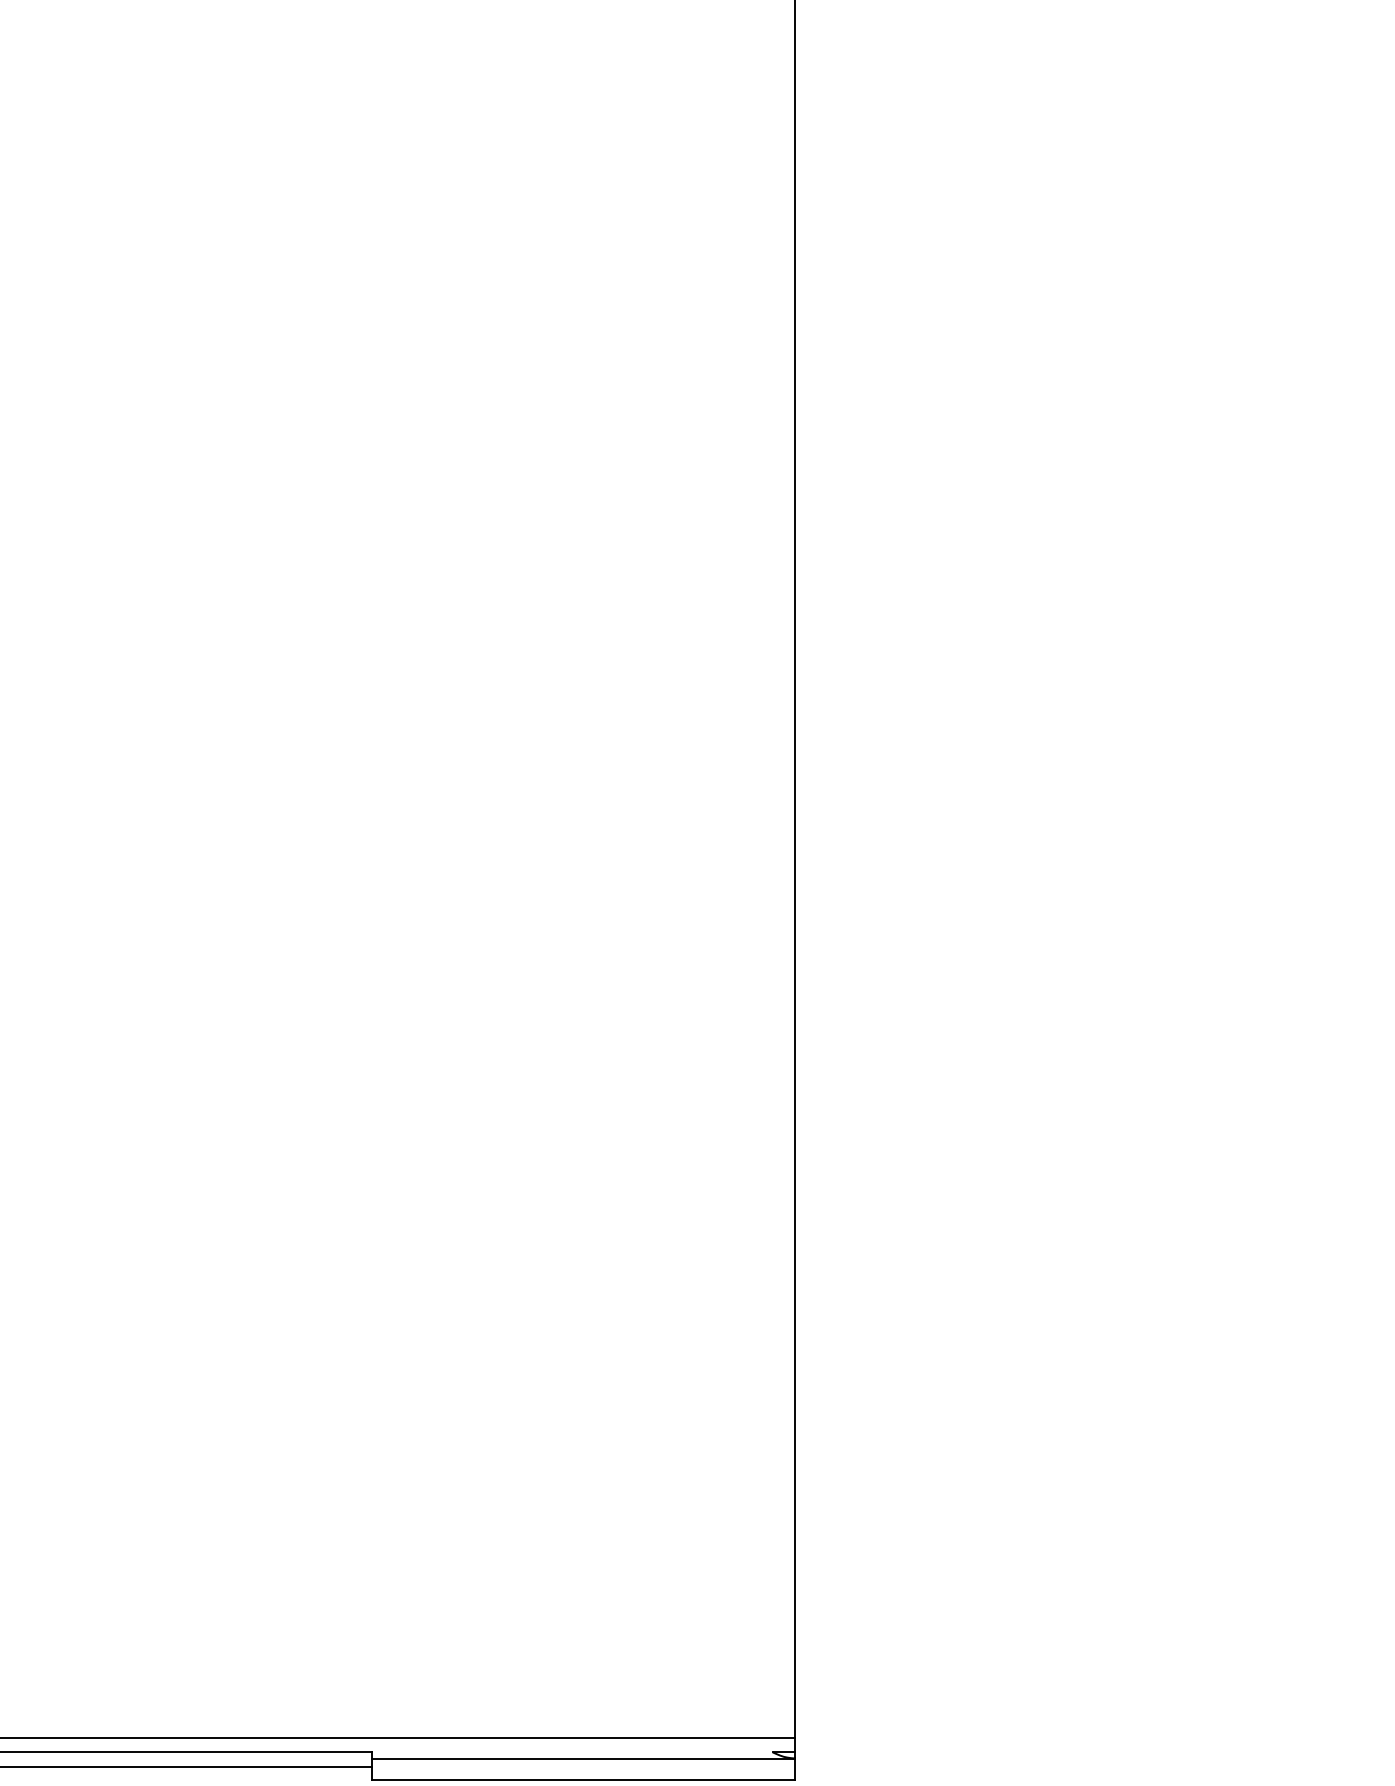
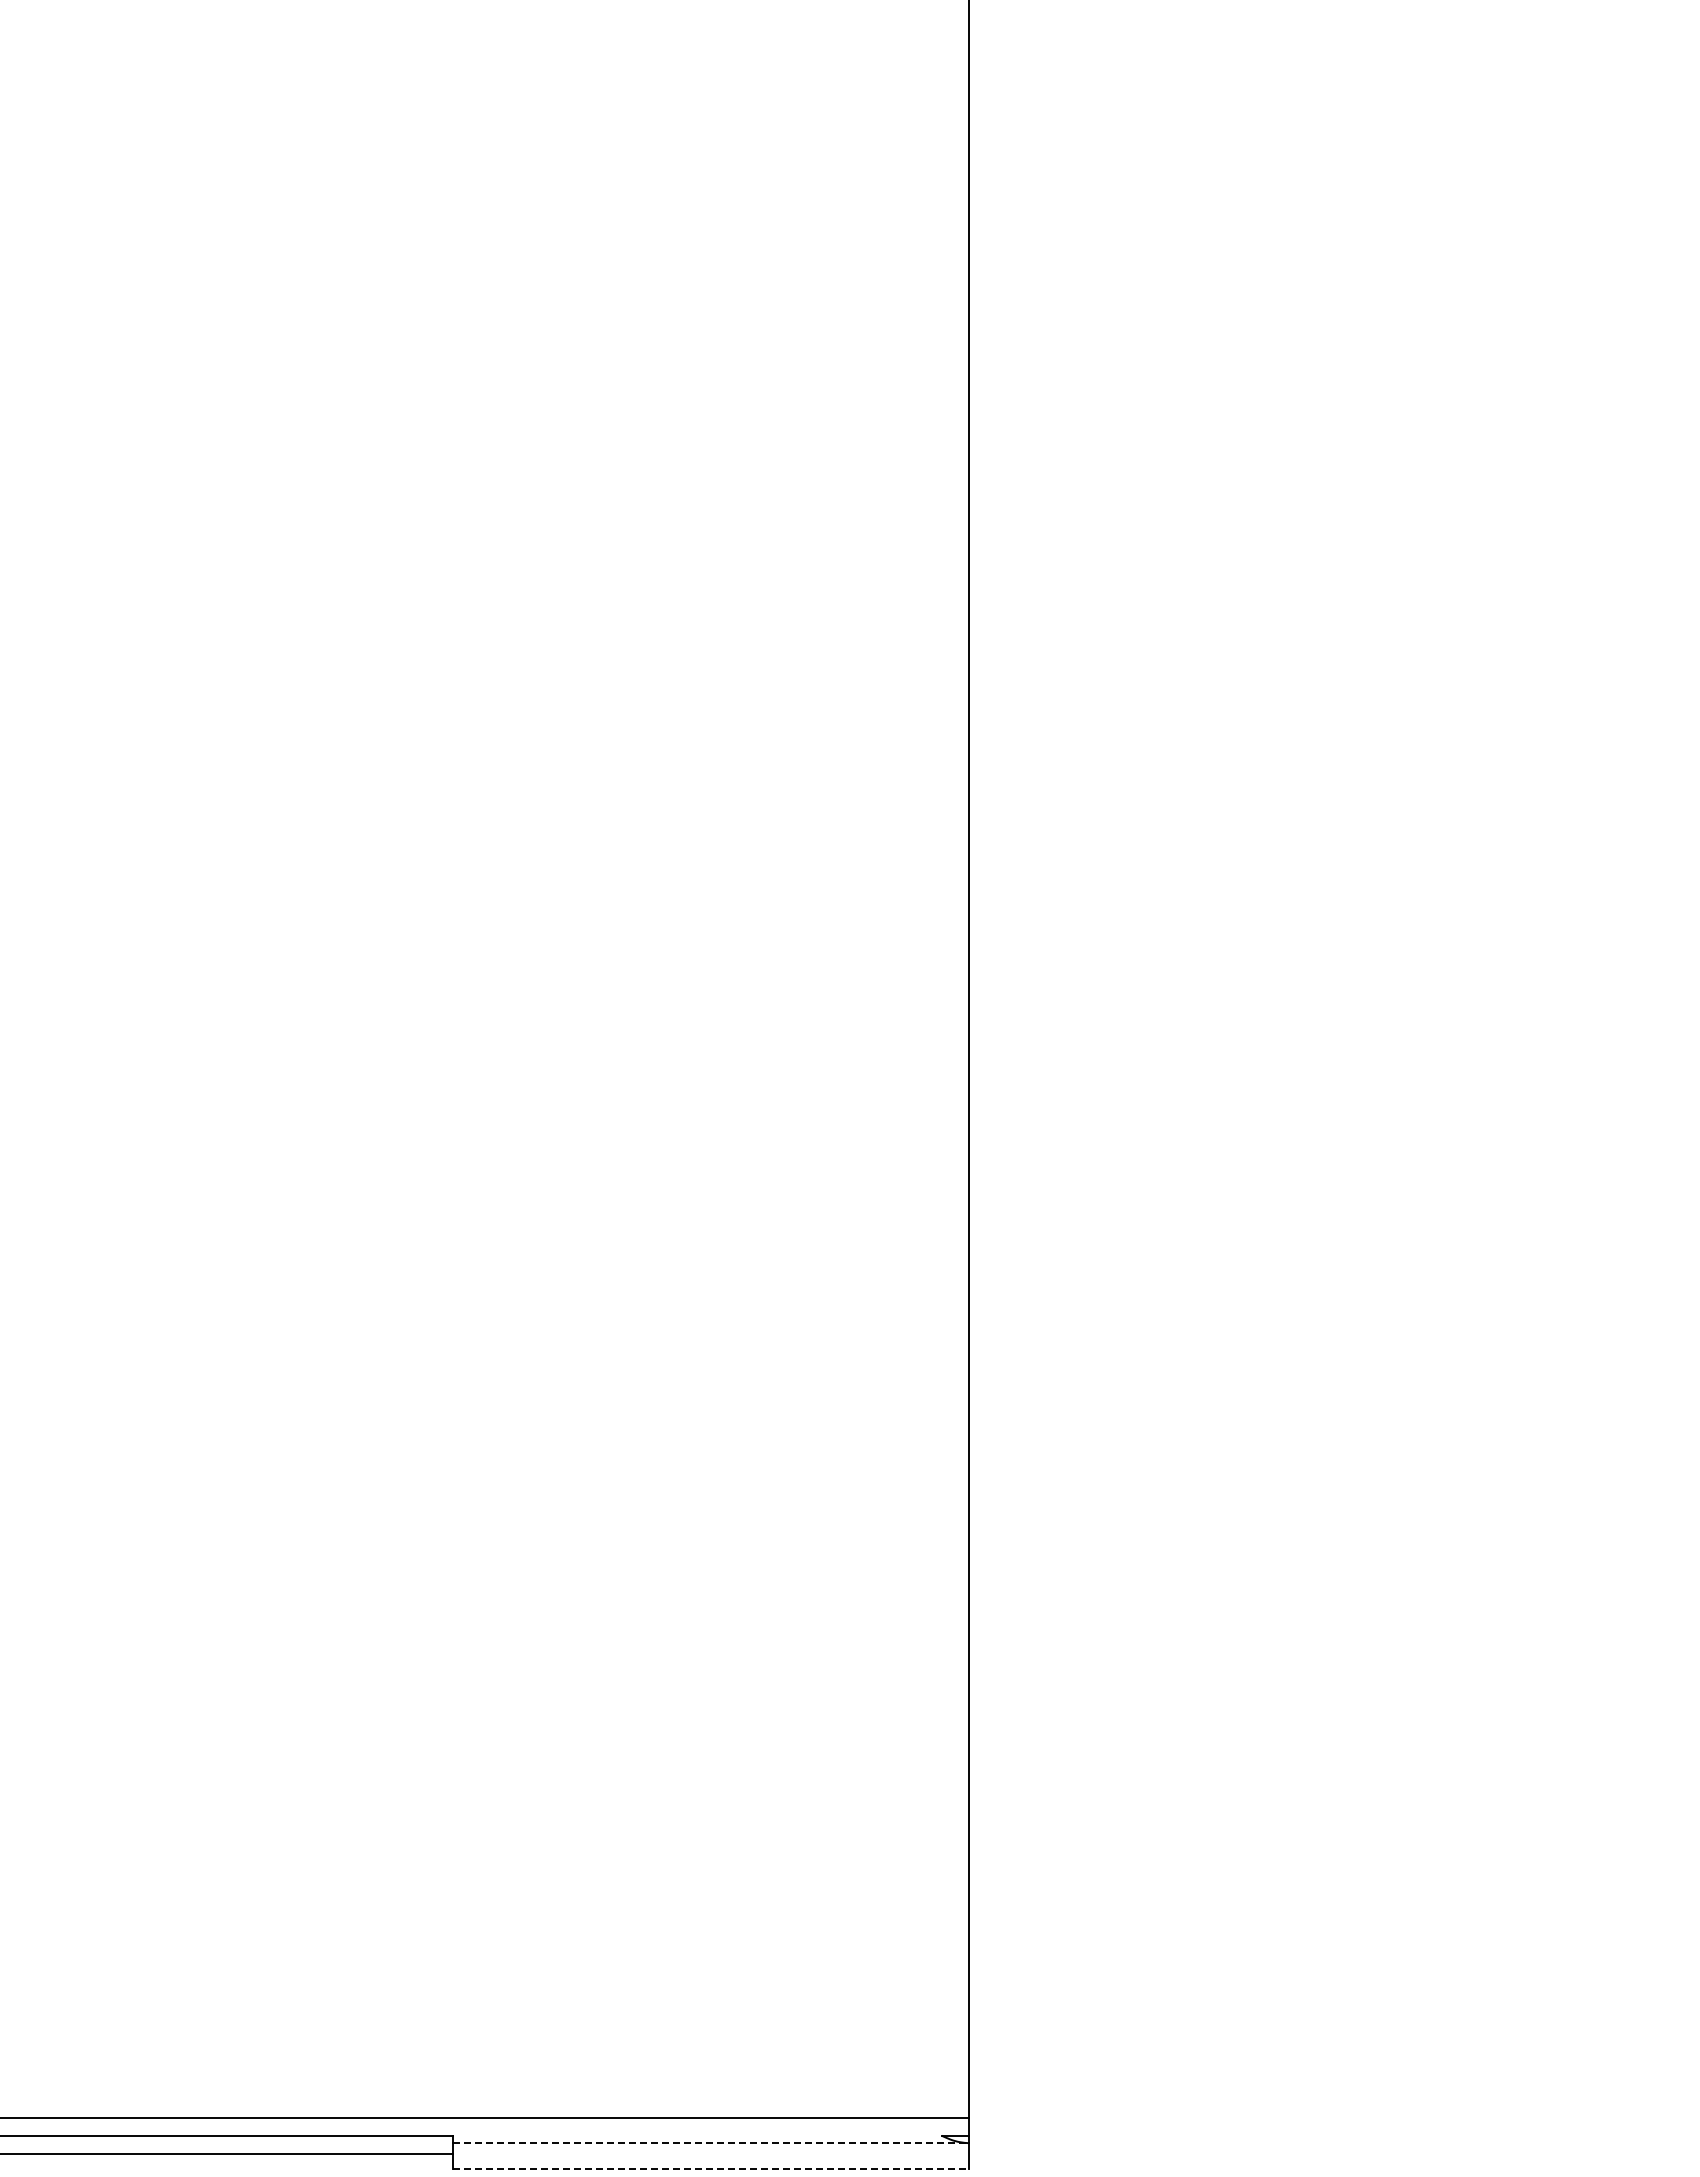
line: (583, 1758) -> (711, 2143), solid -> dashed
line: (583, 1780) -> (711, 2169), solid -> dashed

